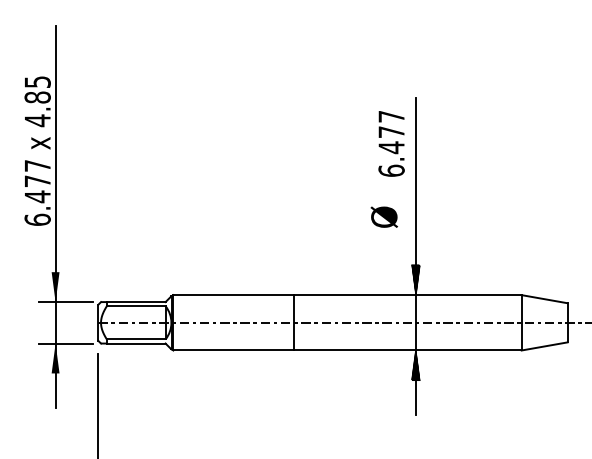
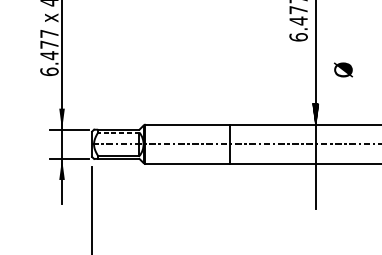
text: (383, 216) -> (342, 69), moved
line: (135, 306) -> (118, 132), solid -> dashed
hatch: (415, 365) -> (315, 174), removed

